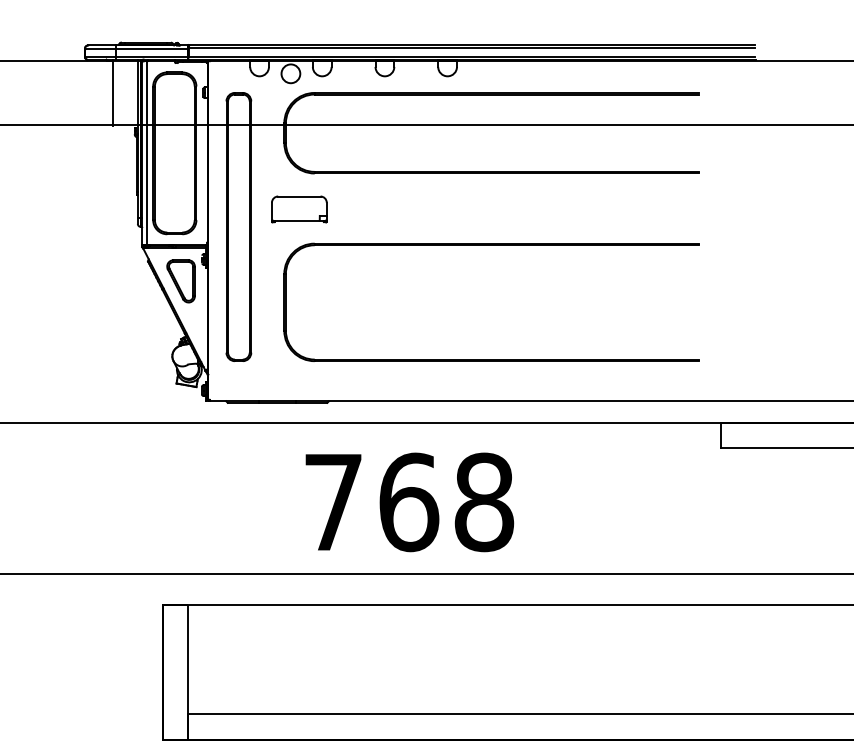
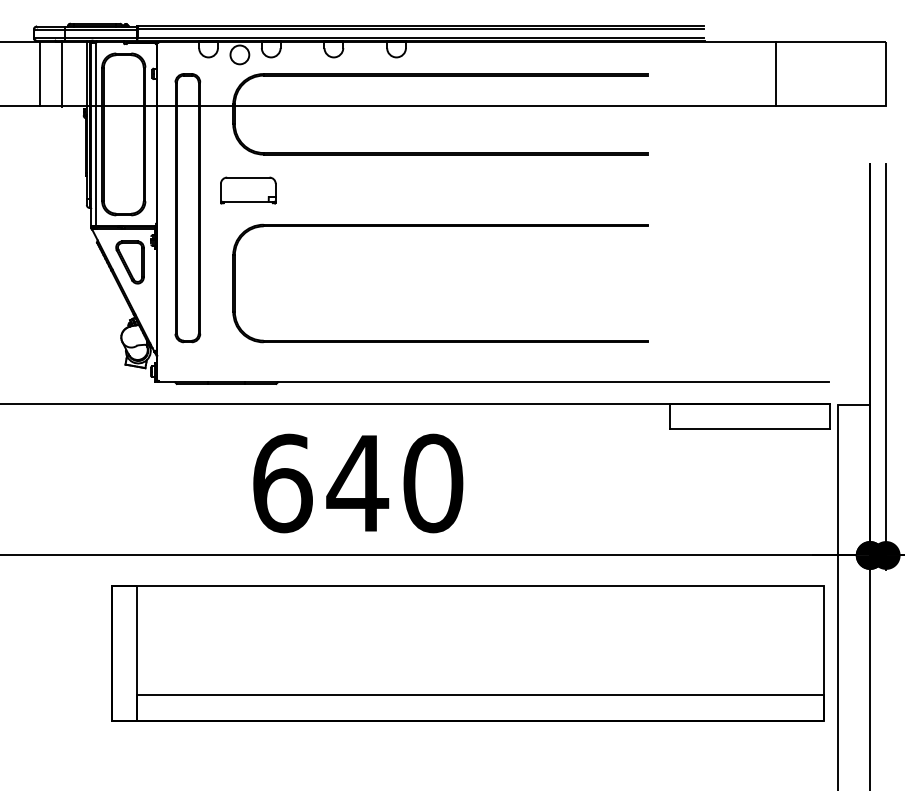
line: (90, 93) -> (39, 74), added
line: (826, 93) -> (775, 74), added
text: (409, 502) -> (358, 483), 768 -> 640

